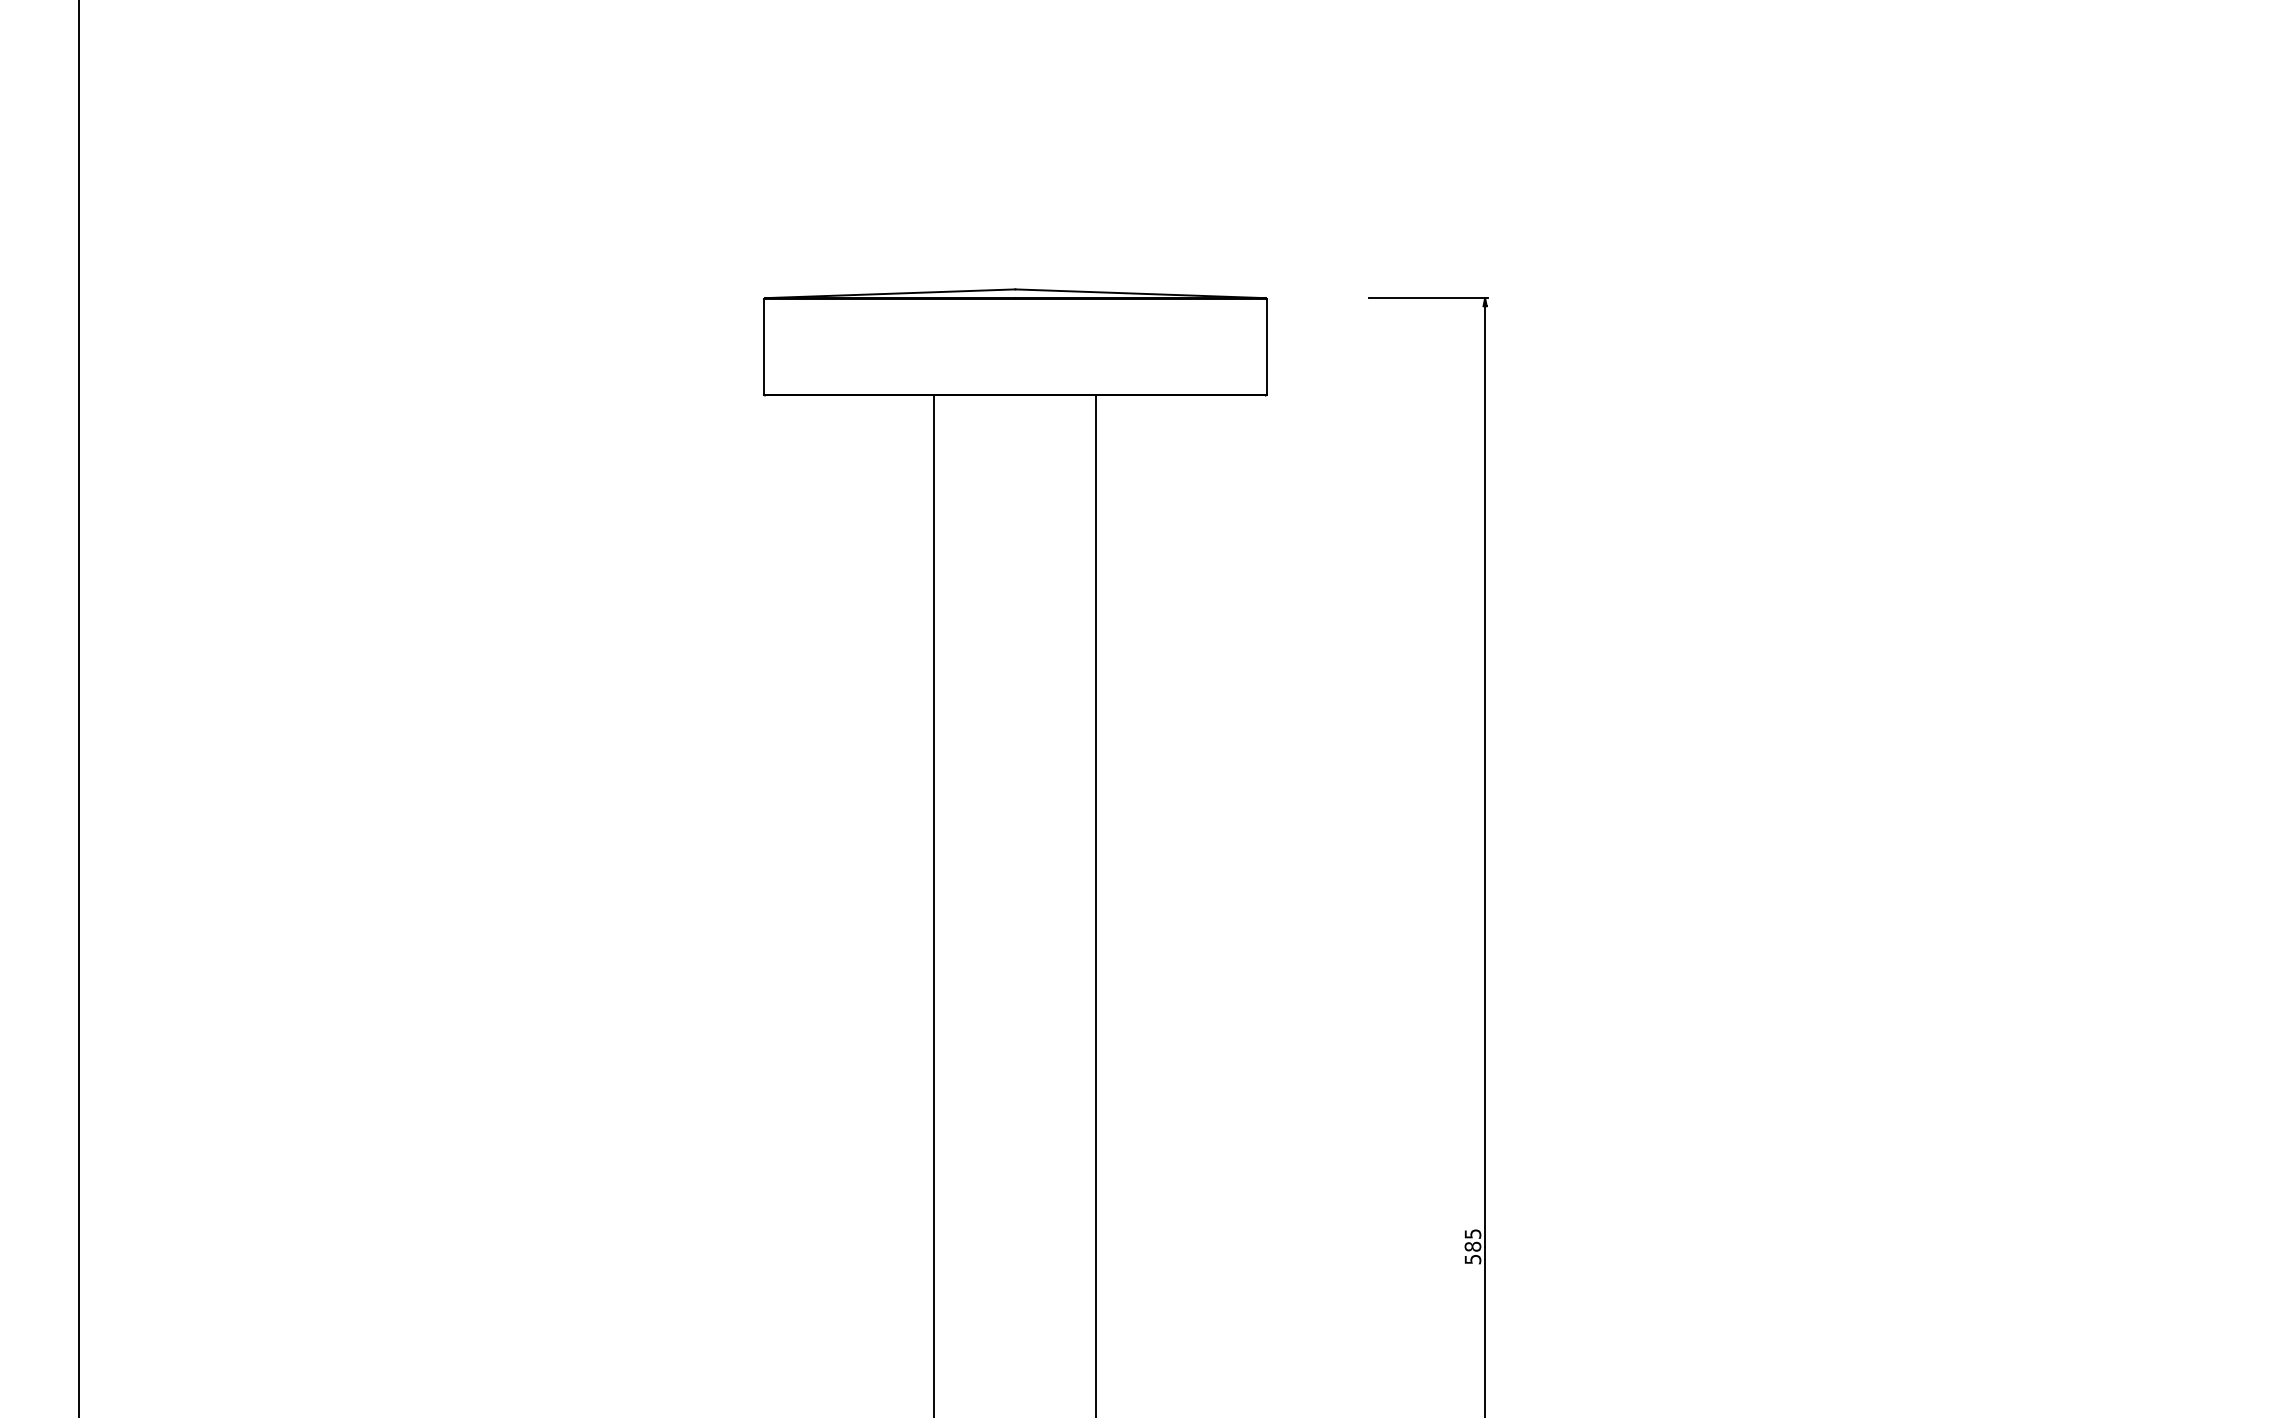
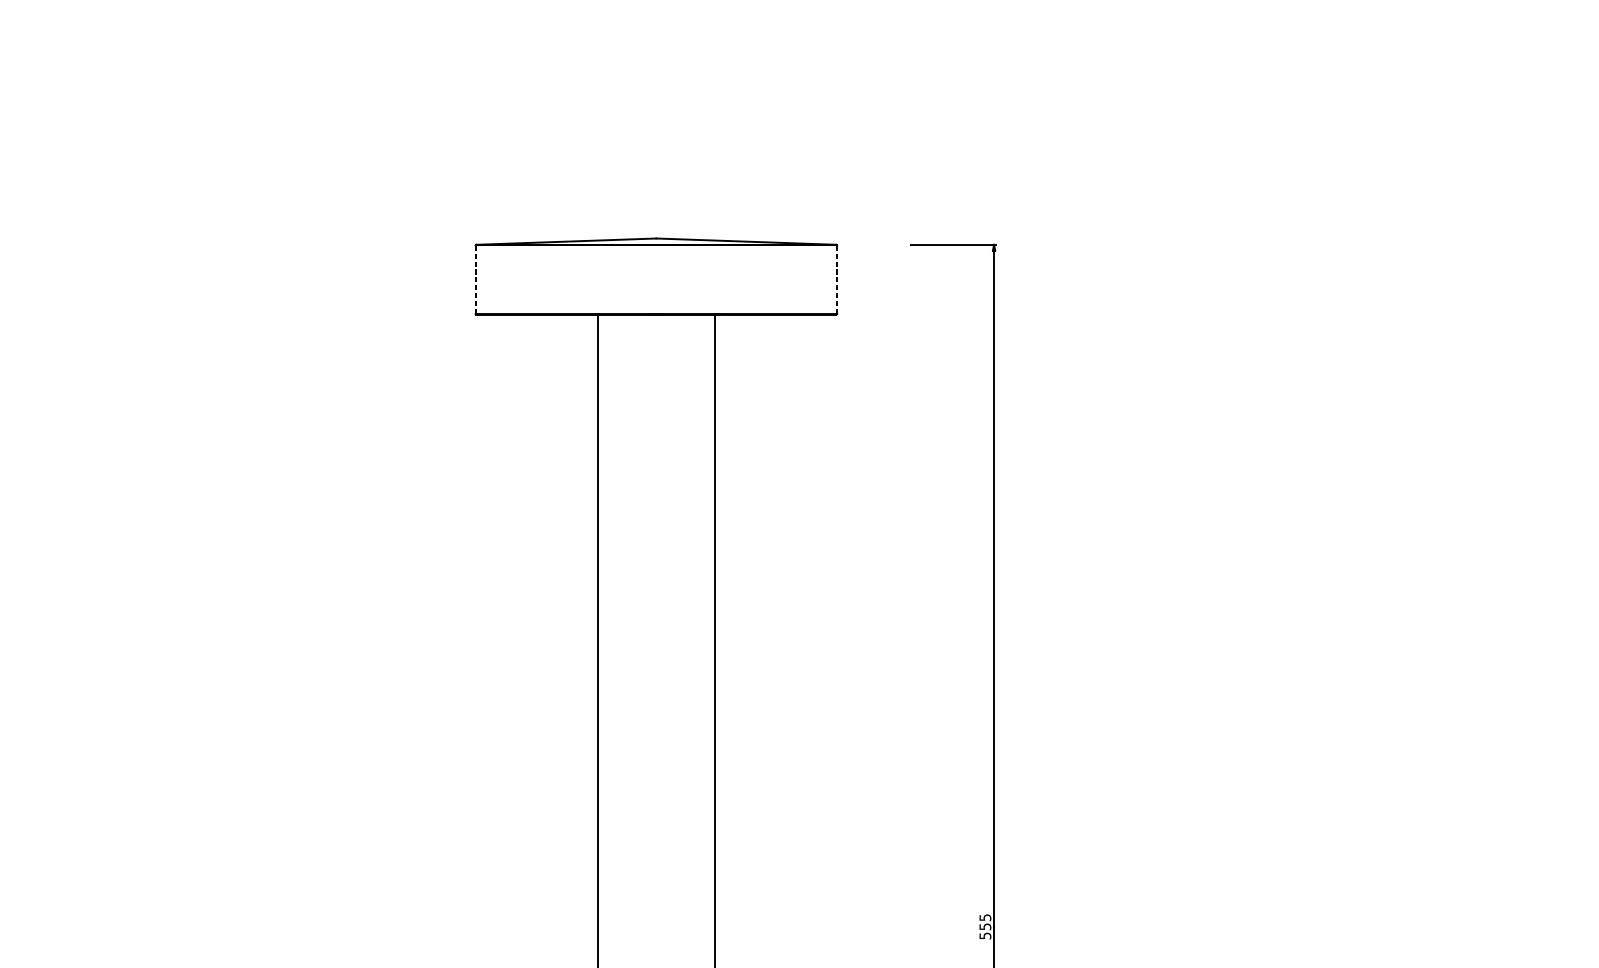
line: (764, 346) -> (475, 279), solid -> dashed
line: (1266, 346) -> (836, 279), solid -> dashed
text: (1472, 1246) -> (985, 926), 585 -> 555

